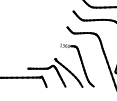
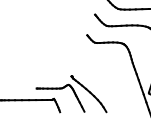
part: (81, 64) -> (105, 83), removed

